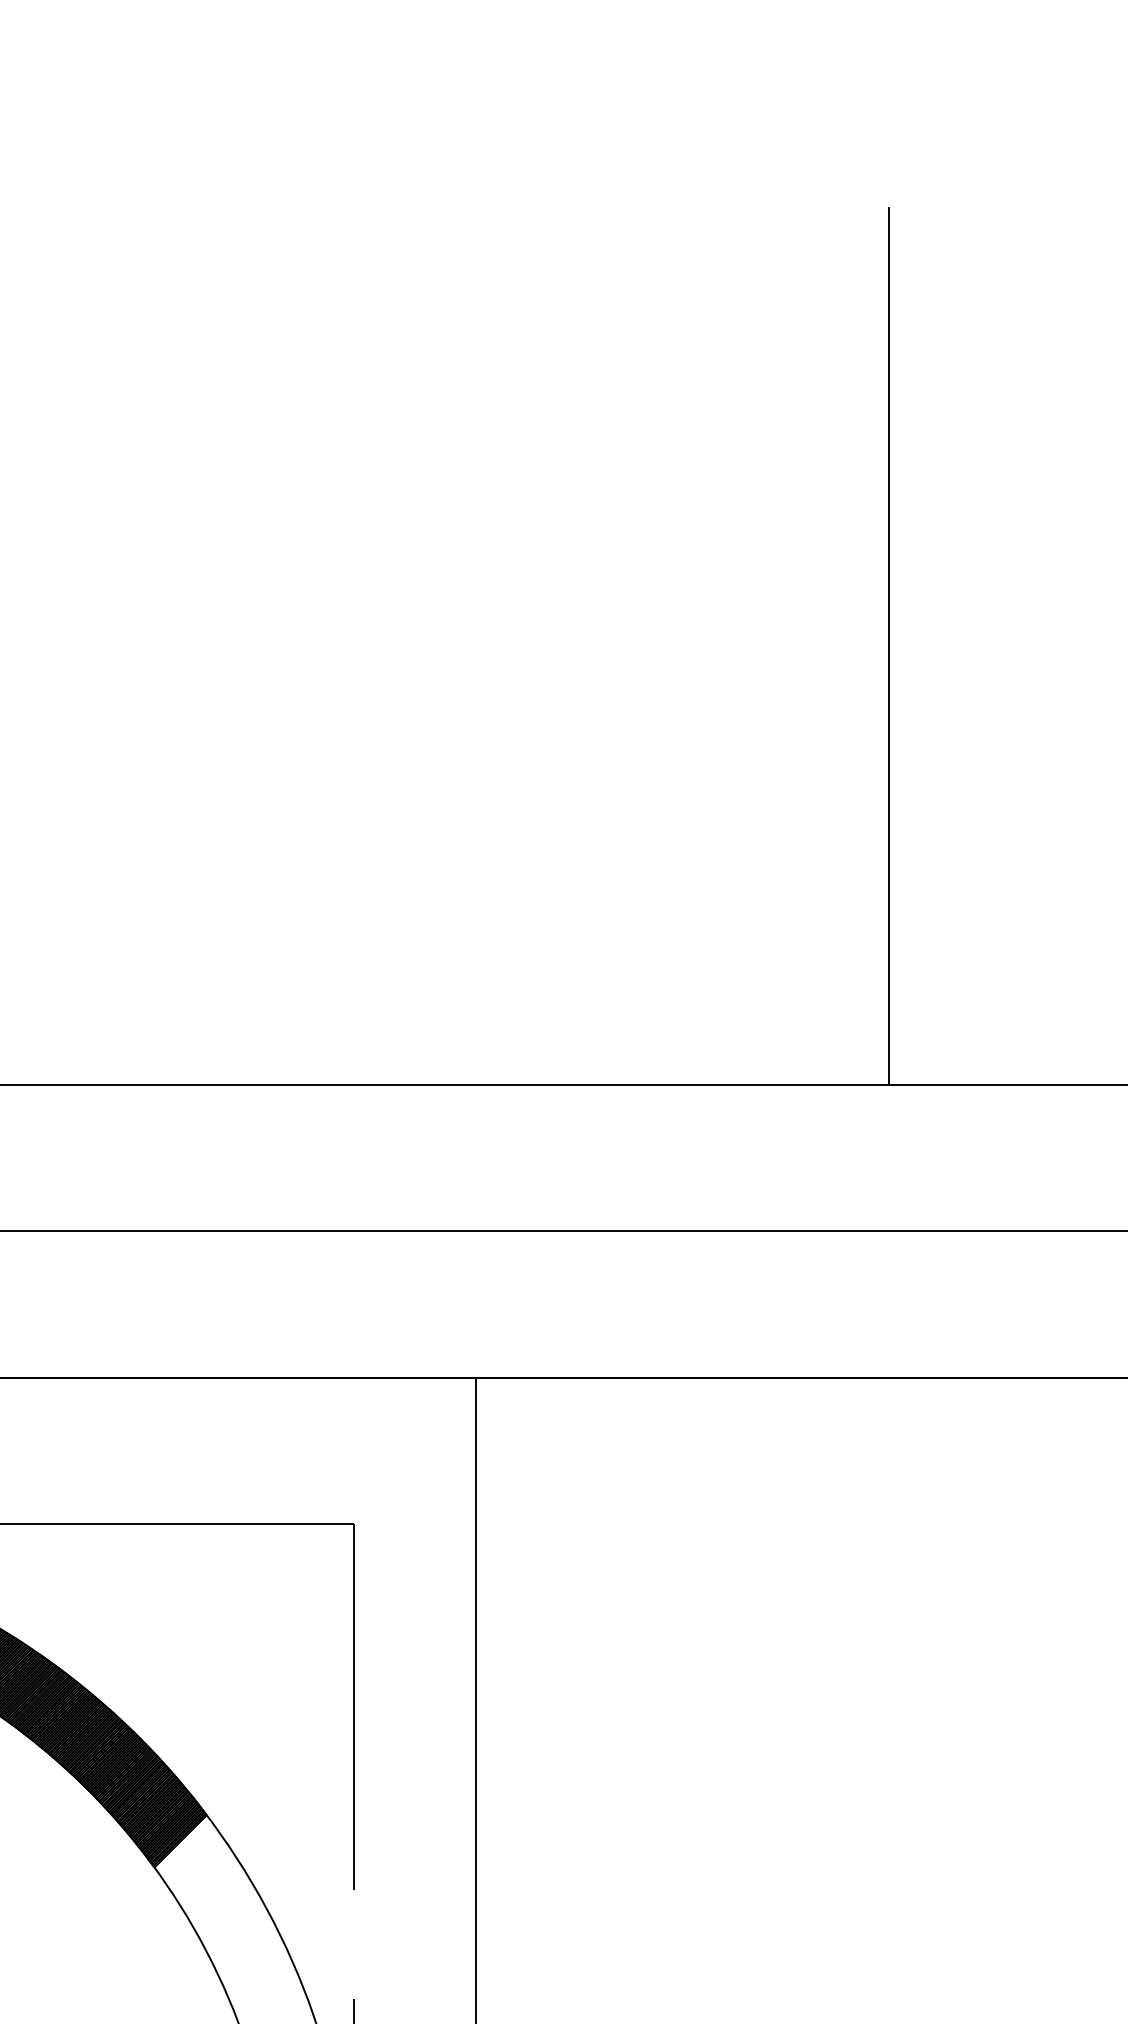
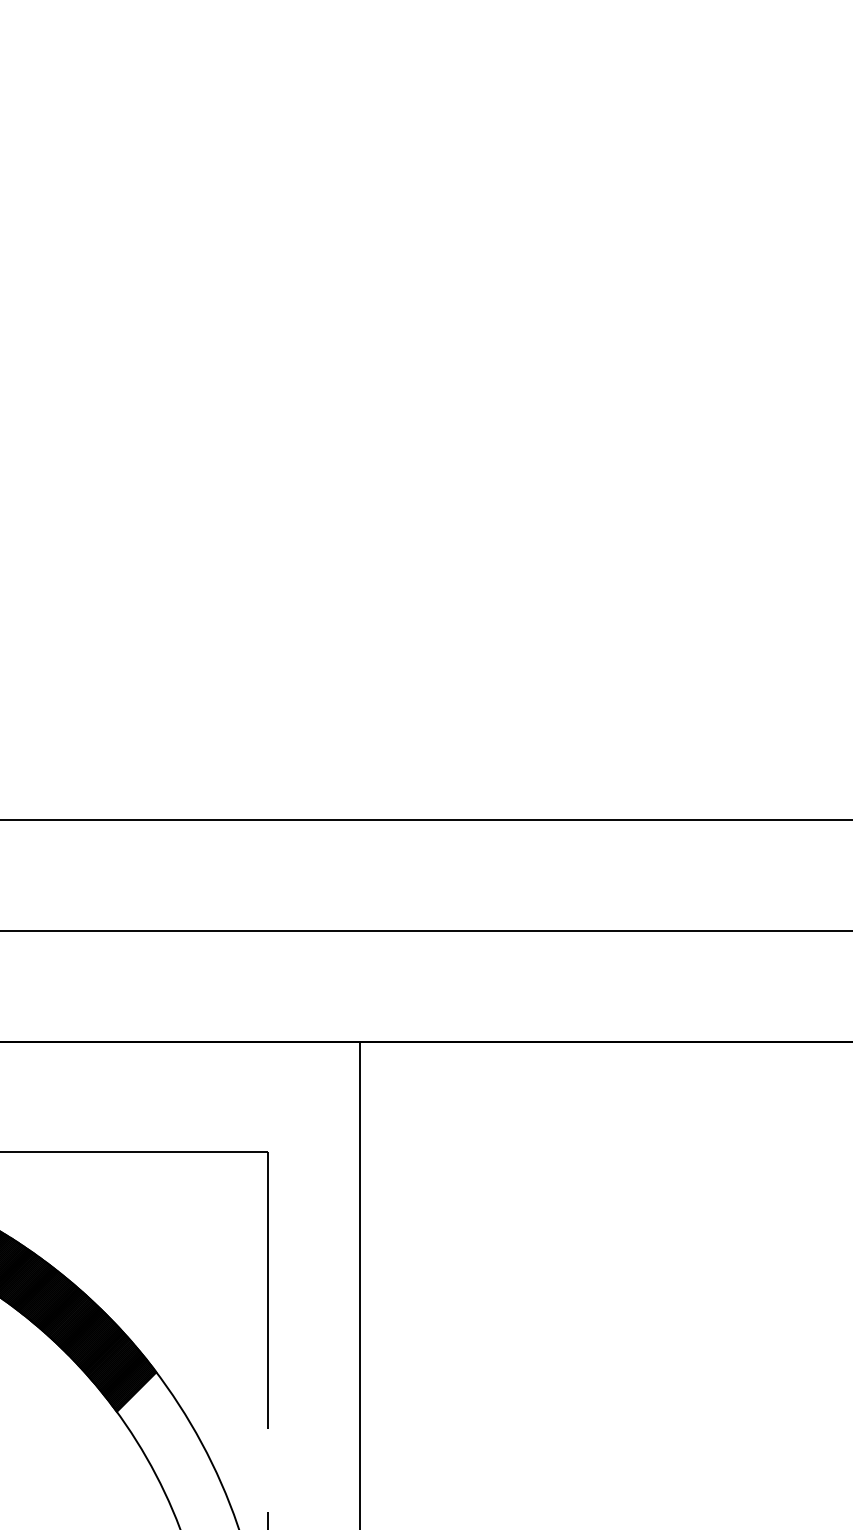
line: (889, 646) -> (672, 488), removed

